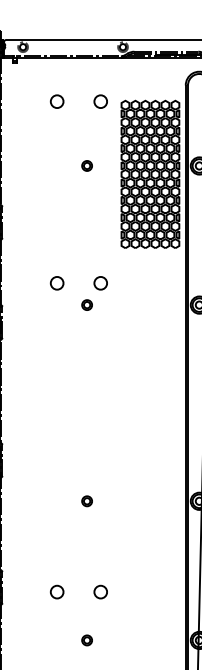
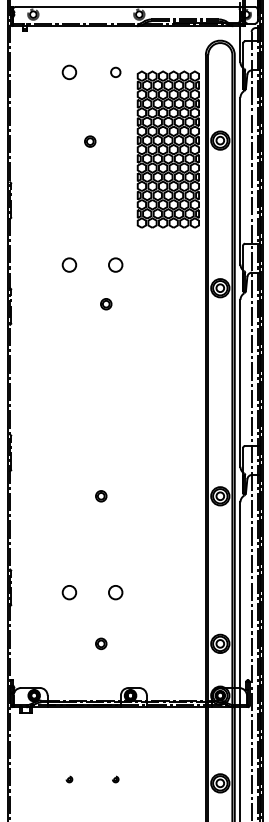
circle: (100, 101) -> (115, 72), size x0.7
part: (87, 165) -> (90, 141), moved
part: (87, 305) -> (106, 304), moved

